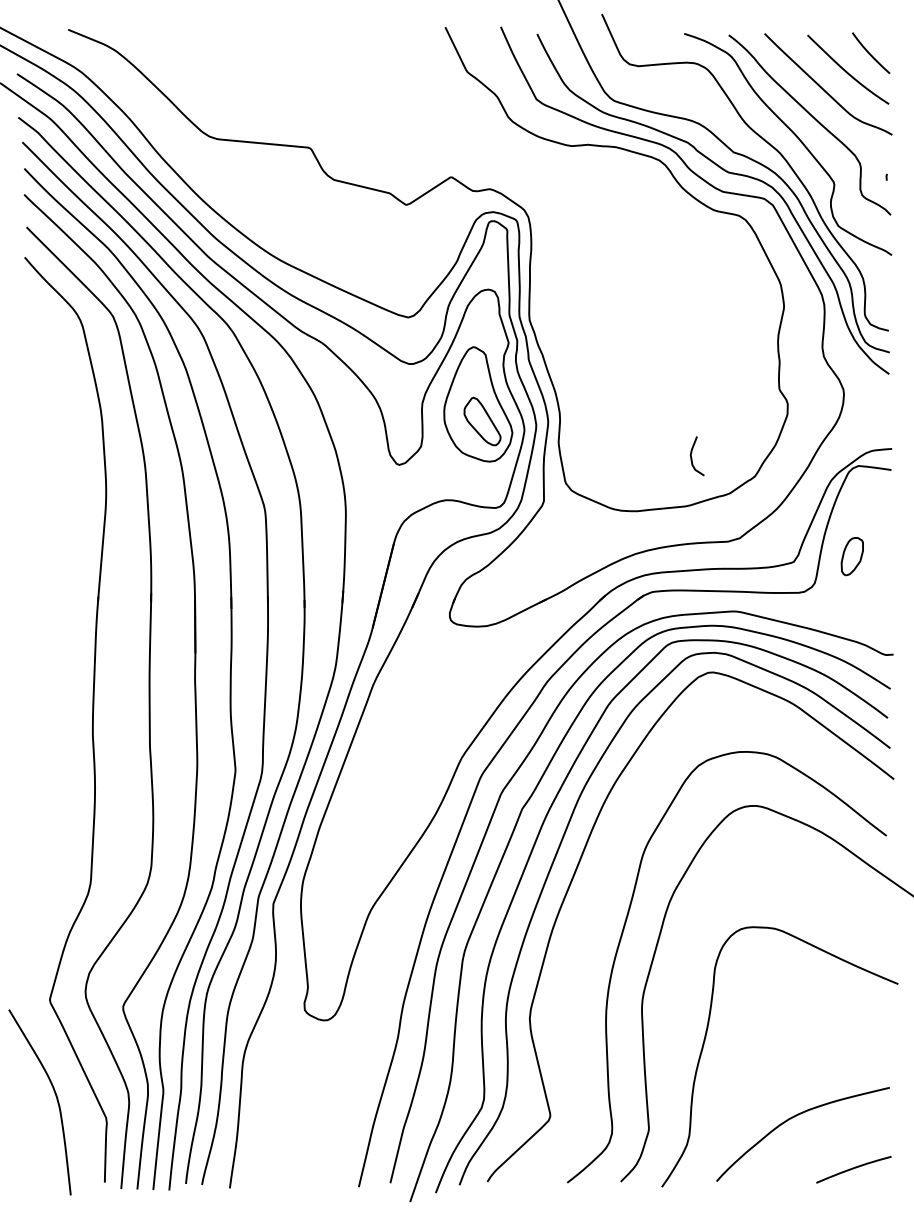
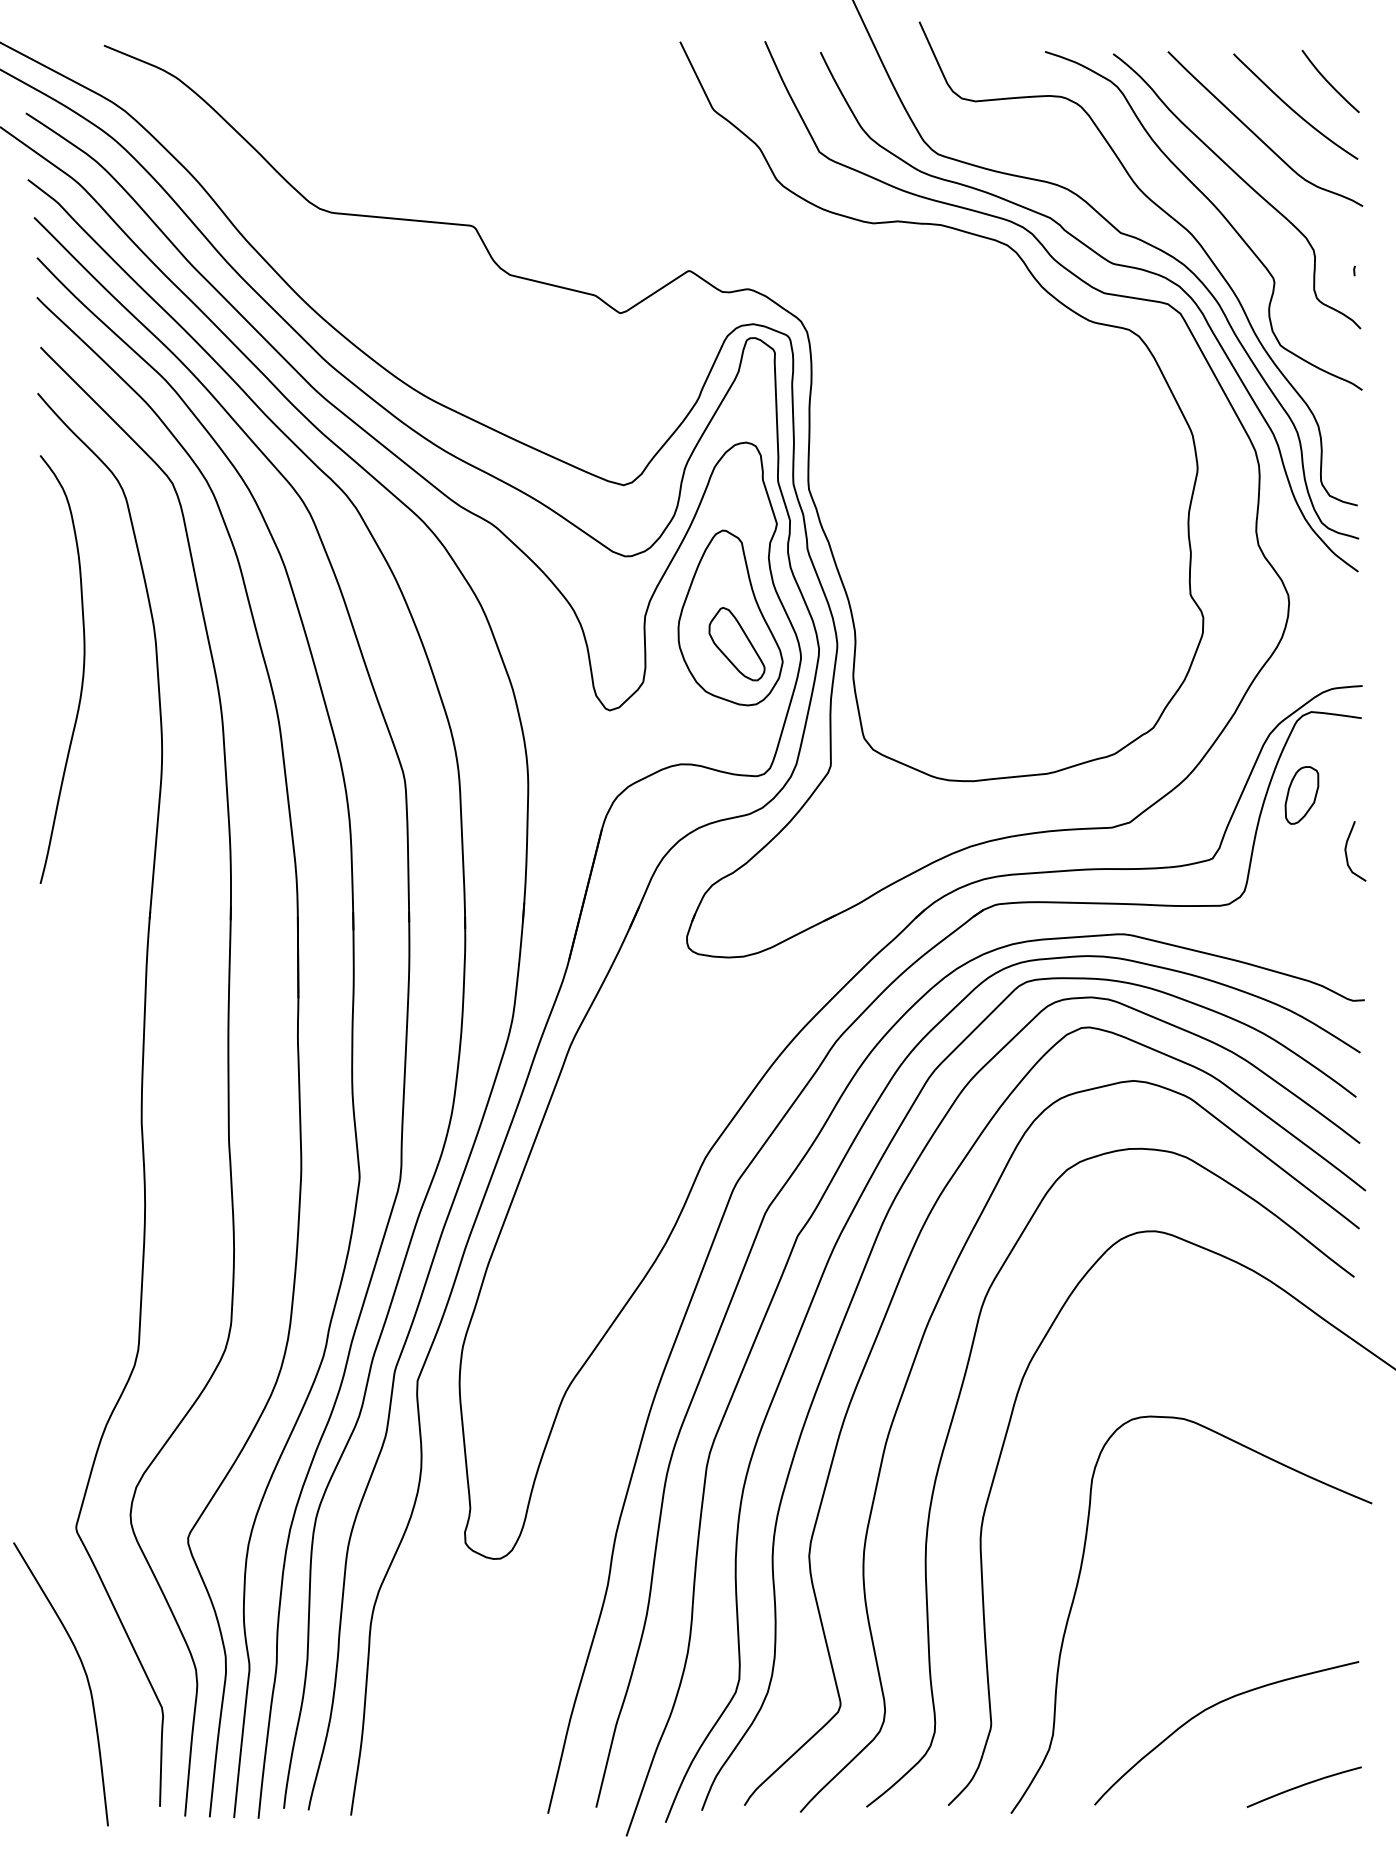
curve: (53, 440) -> (81, 673), added
curve: (692, 457) -> (1347, 853), moved
part: (851, 556) -> (1300, 795), moved
curve: (593, 908) -> (906, 1388), added

